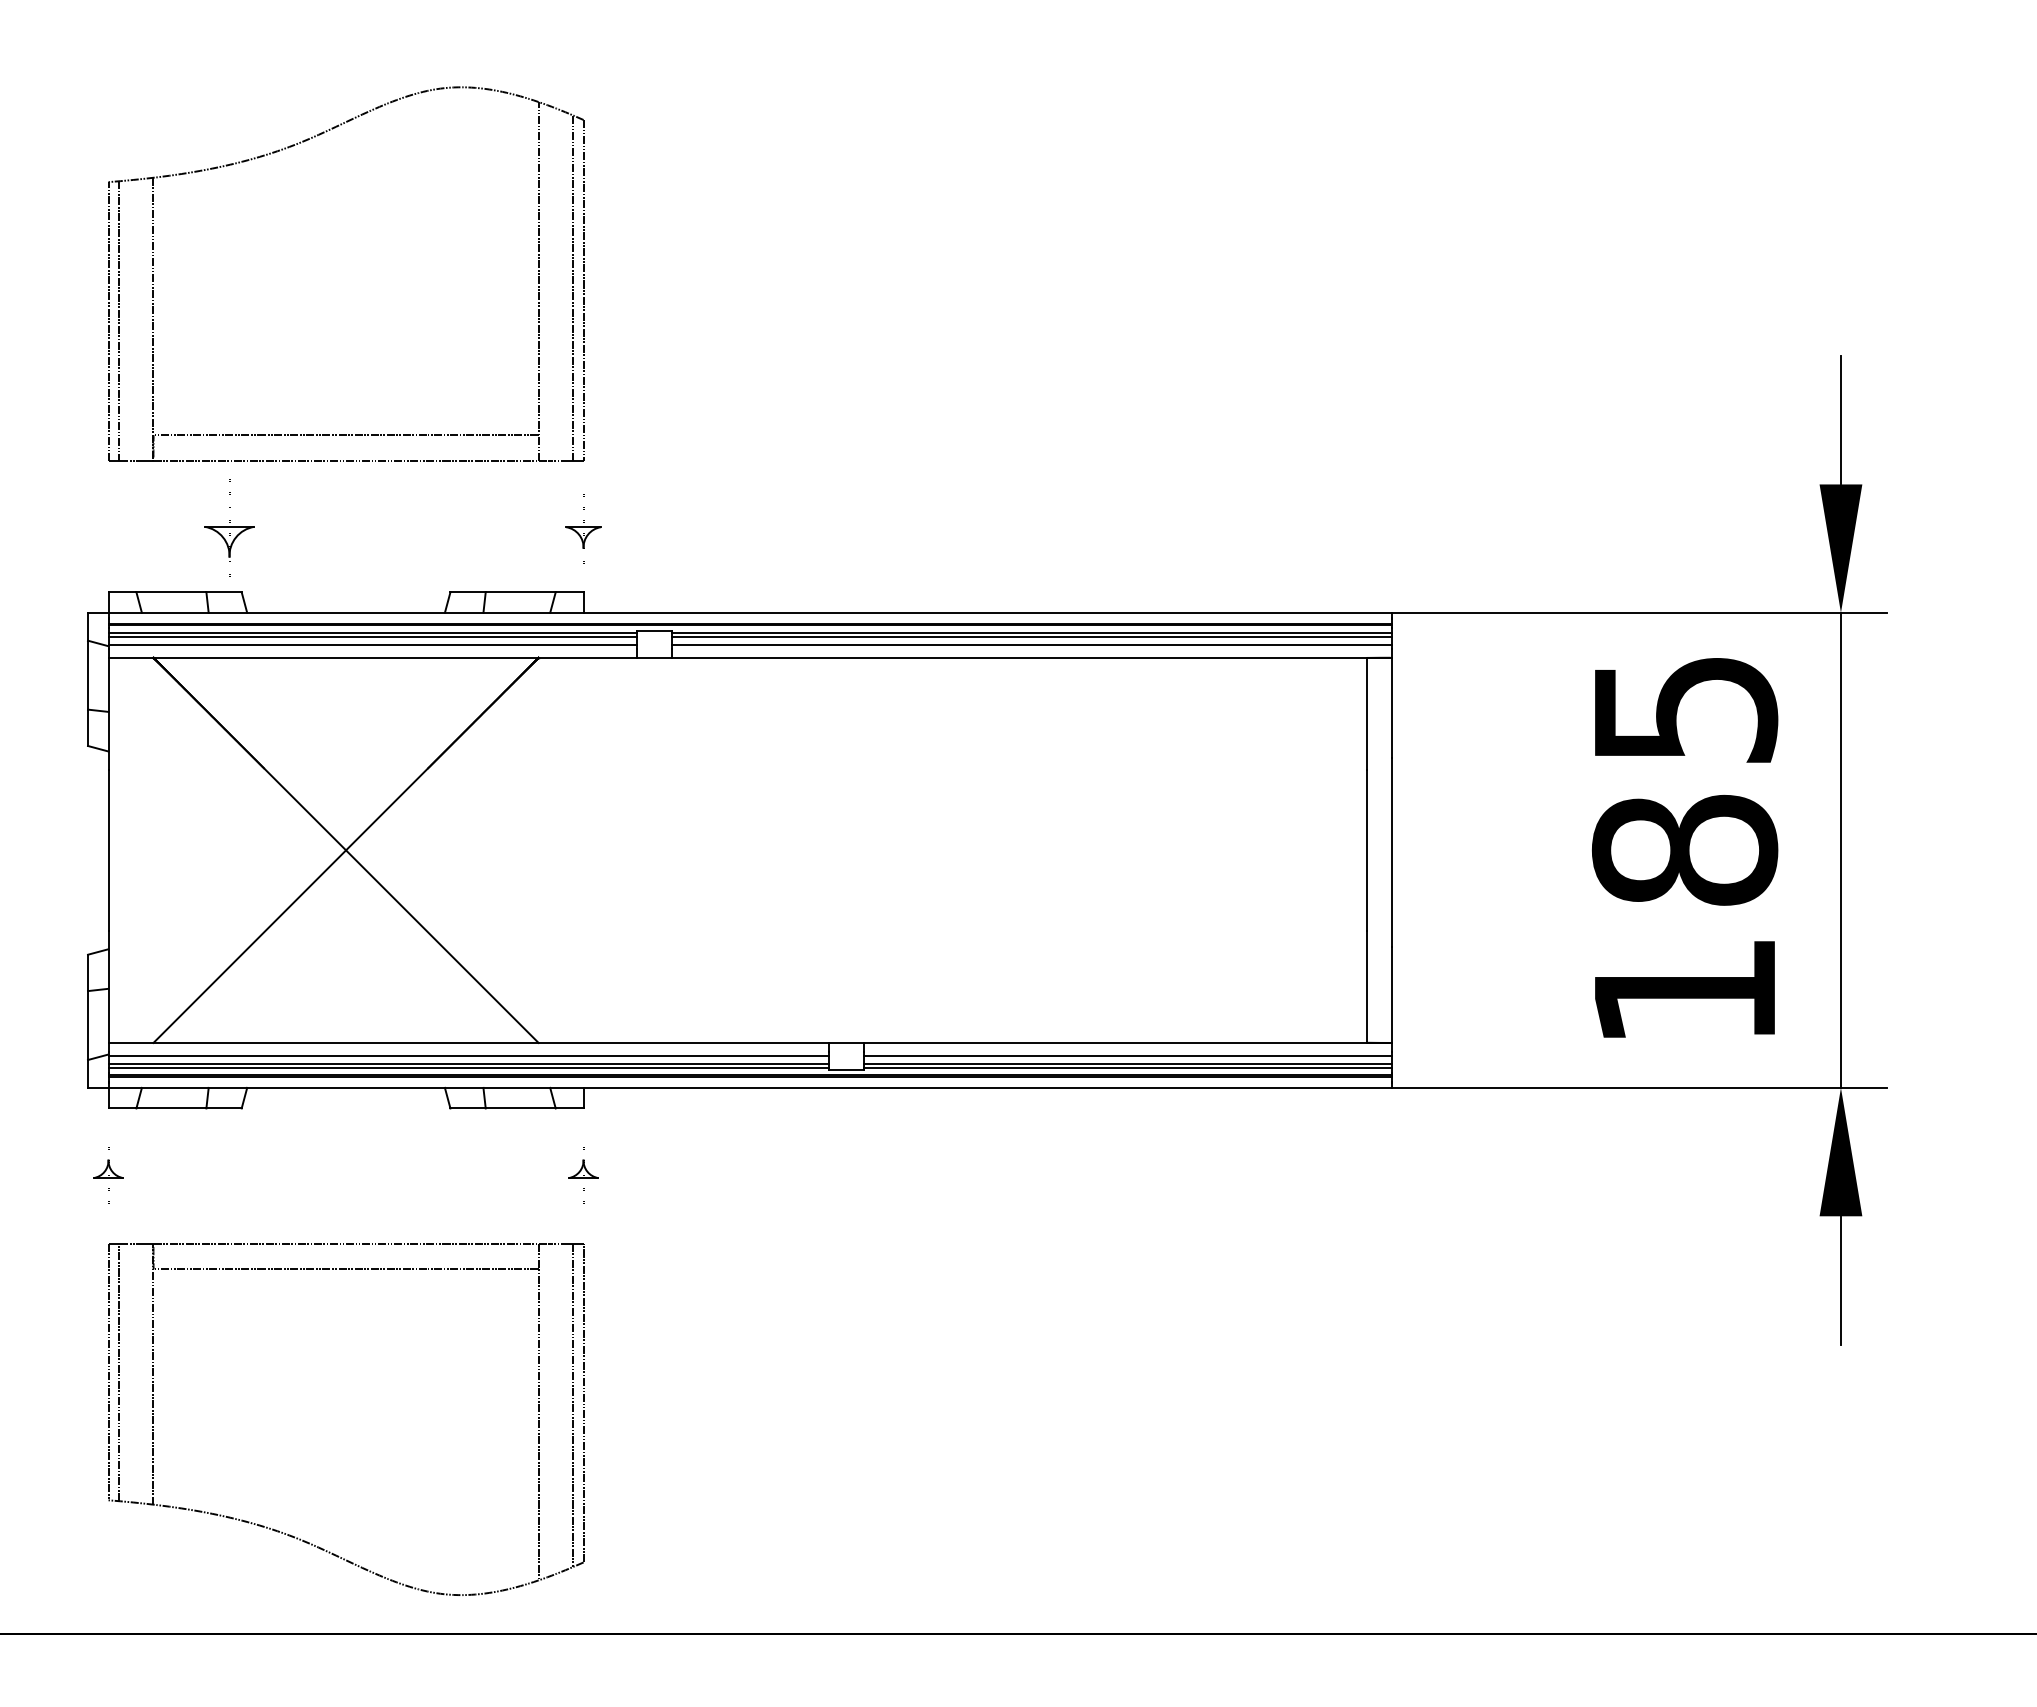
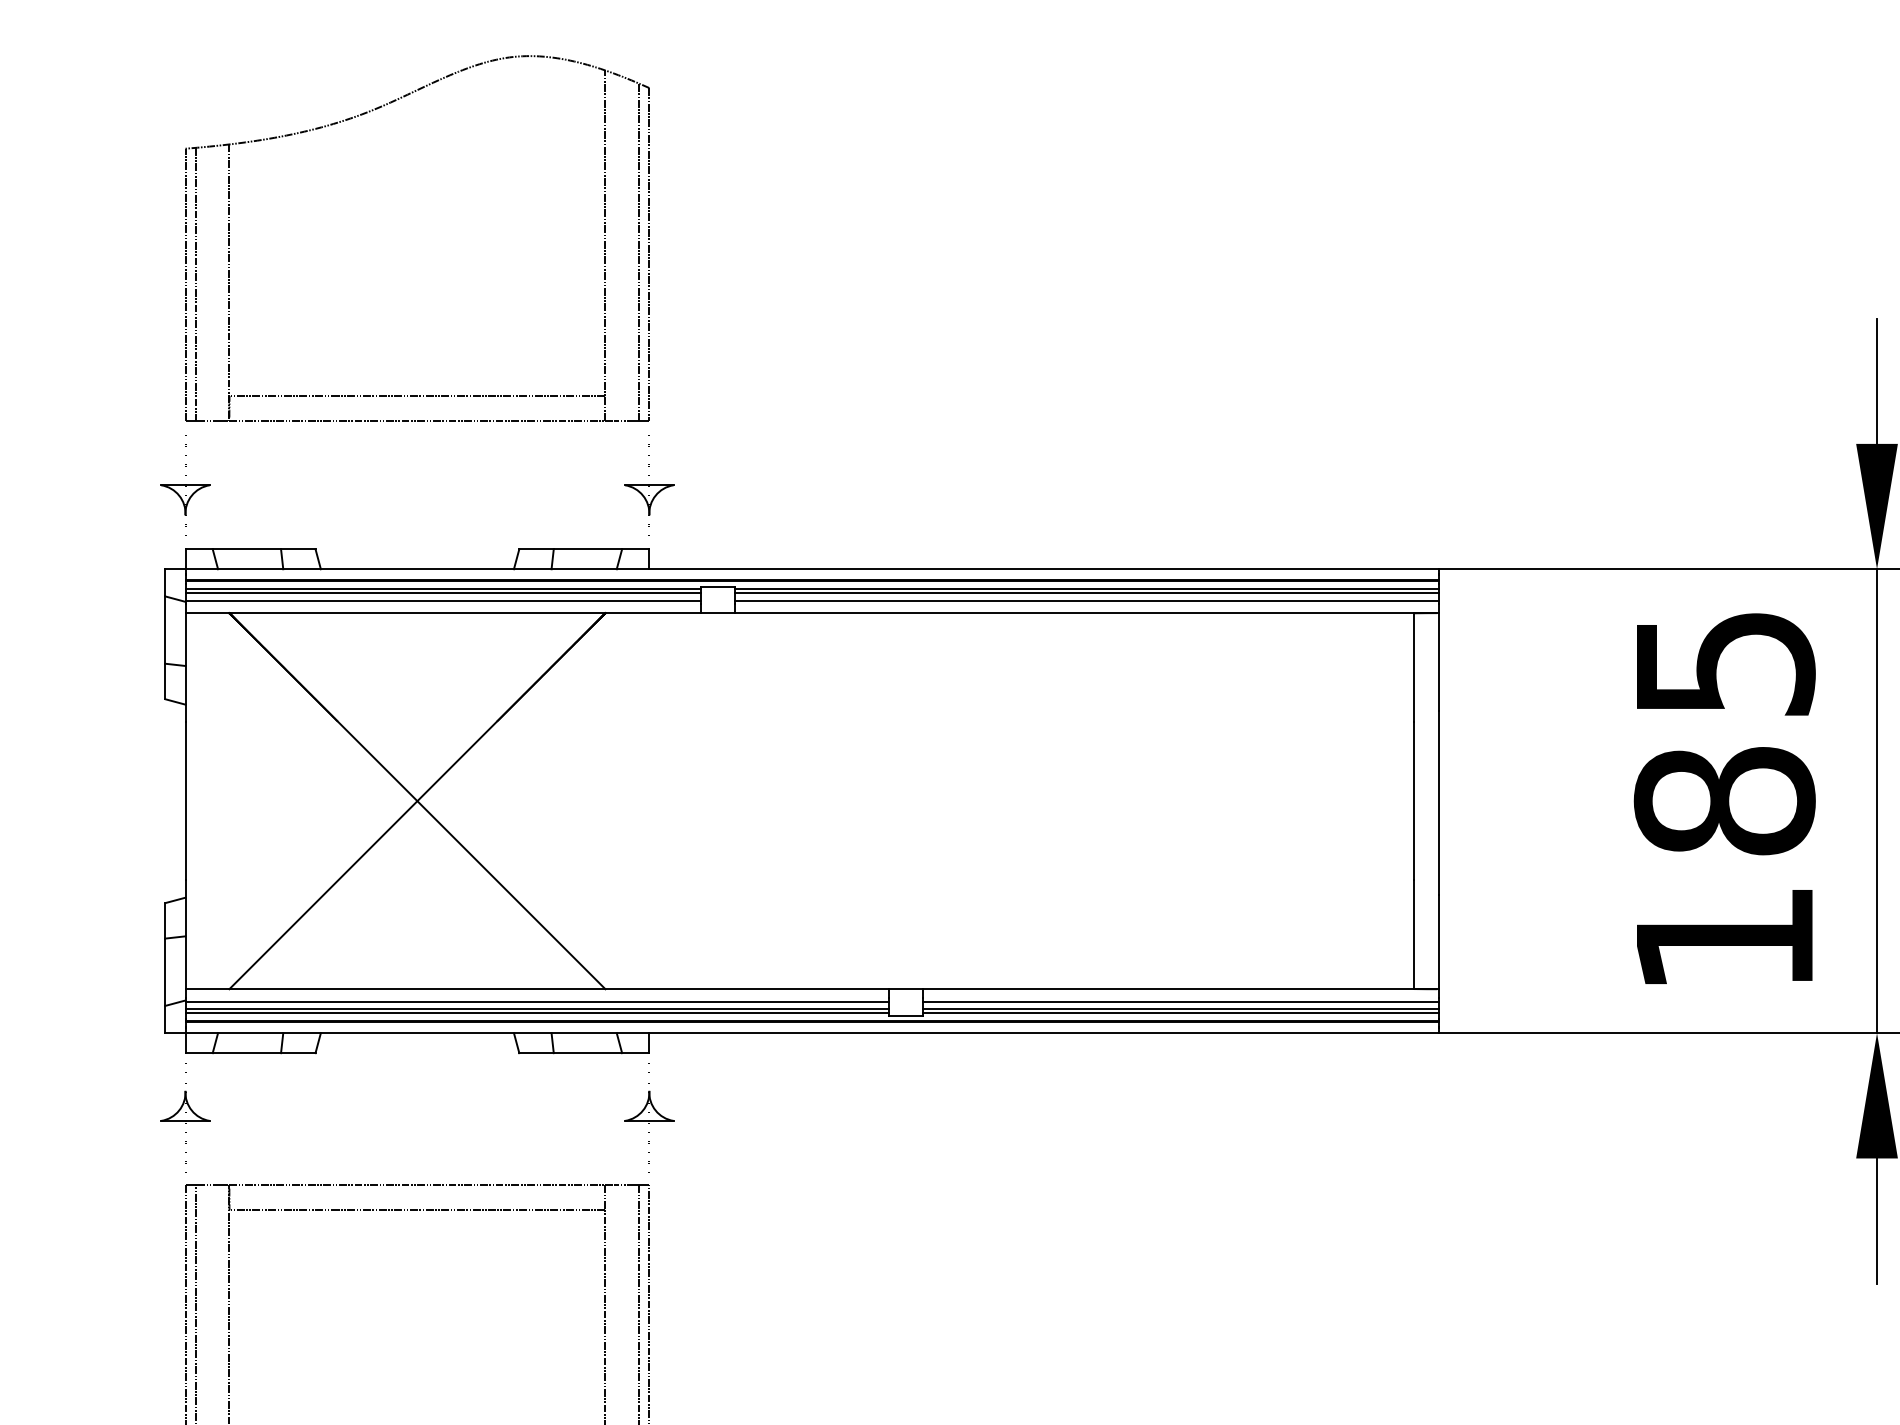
part: (229, 527) -> (185, 485), moved
part: (583, 527) -> (649, 485), size x1.43
part: (108, 1178) -> (185, 1121), size x1.67
part: (583, 1178) -> (649, 1121), size x1.67

